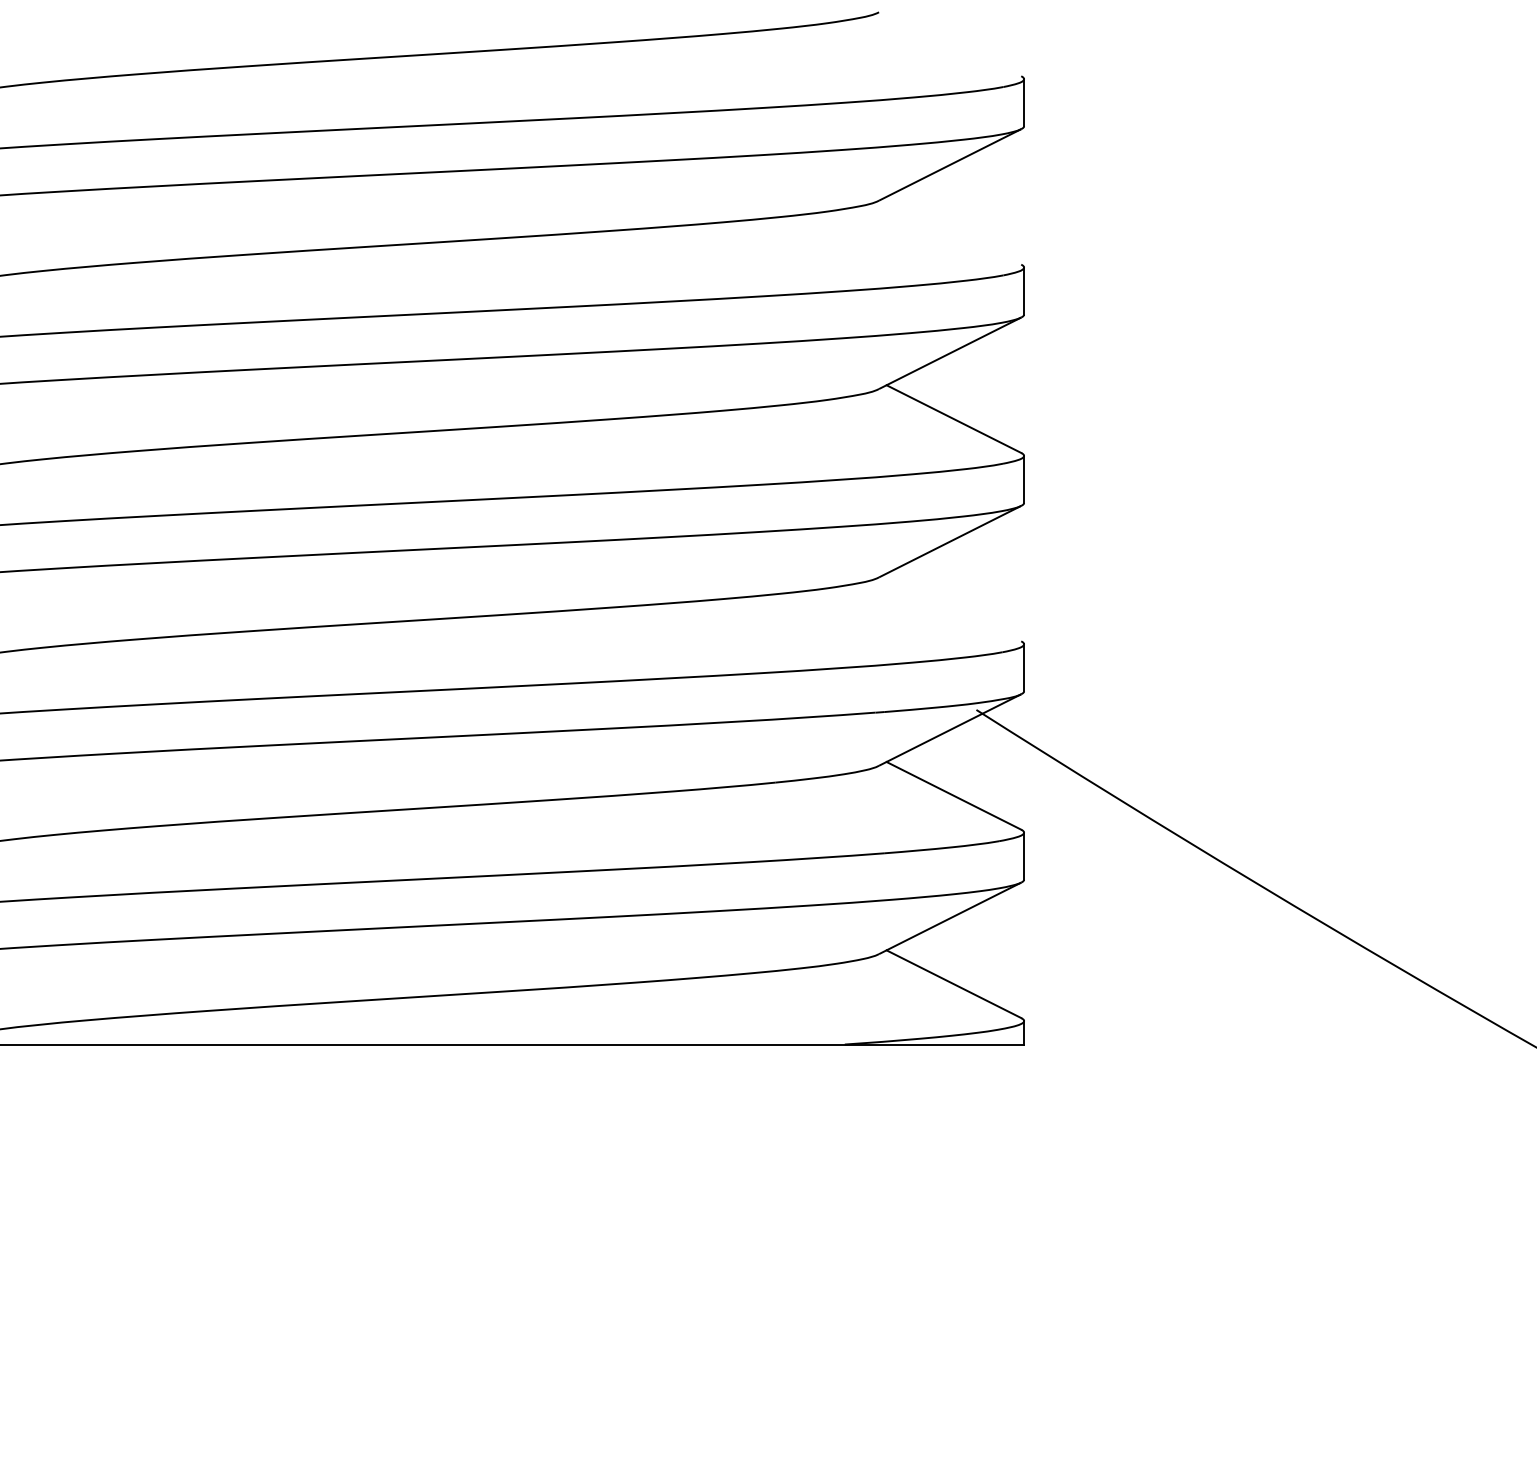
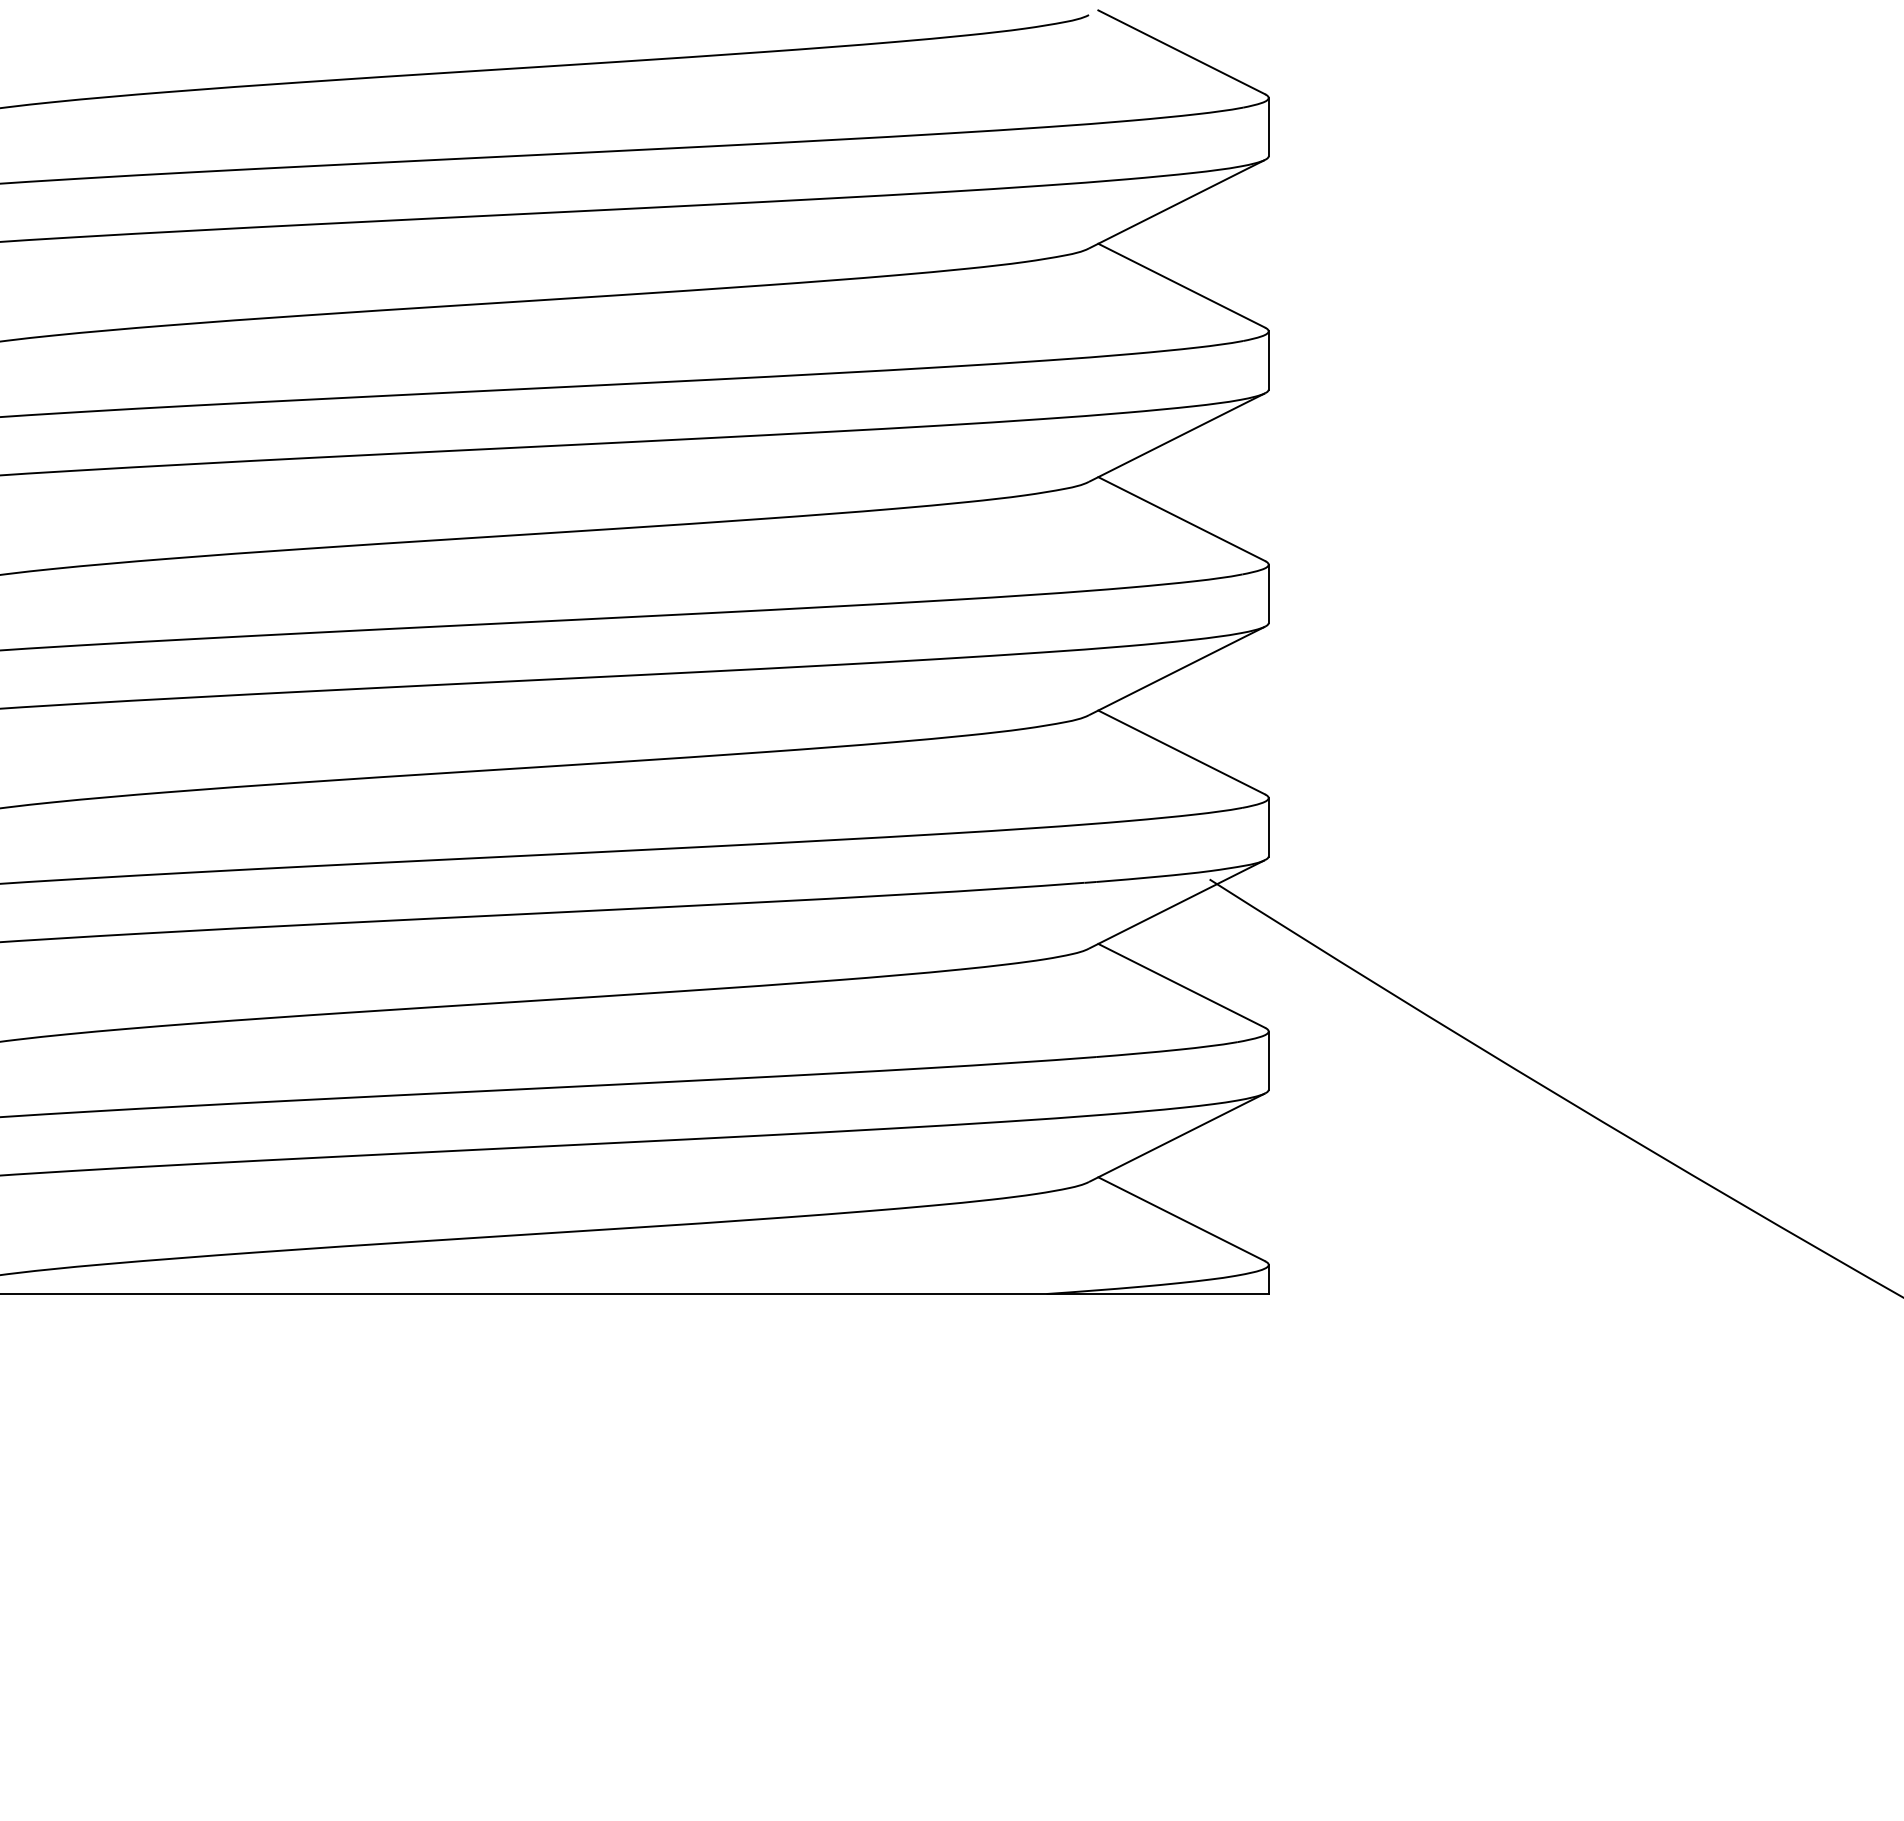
line: (953, 42) -> (1181, 52), added
line: (953, 230) -> (1181, 285), added
line: (953, 607) -> (1181, 752), added

